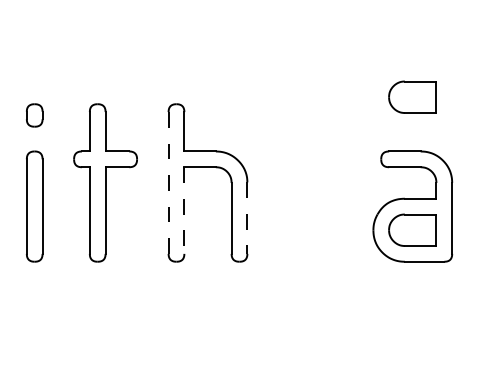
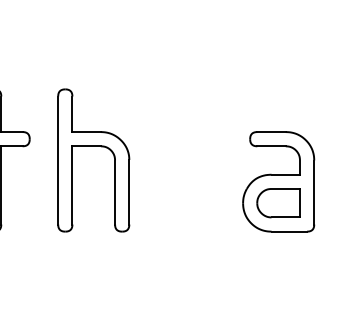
part: (412, 96) -> (278, 82), removed
line: (168, 183) -> (58, 160), dashed -> solid
line: (184, 211) -> (72, 186), dashed -> solid
line: (247, 218) -> (129, 192), dashed -> solid

